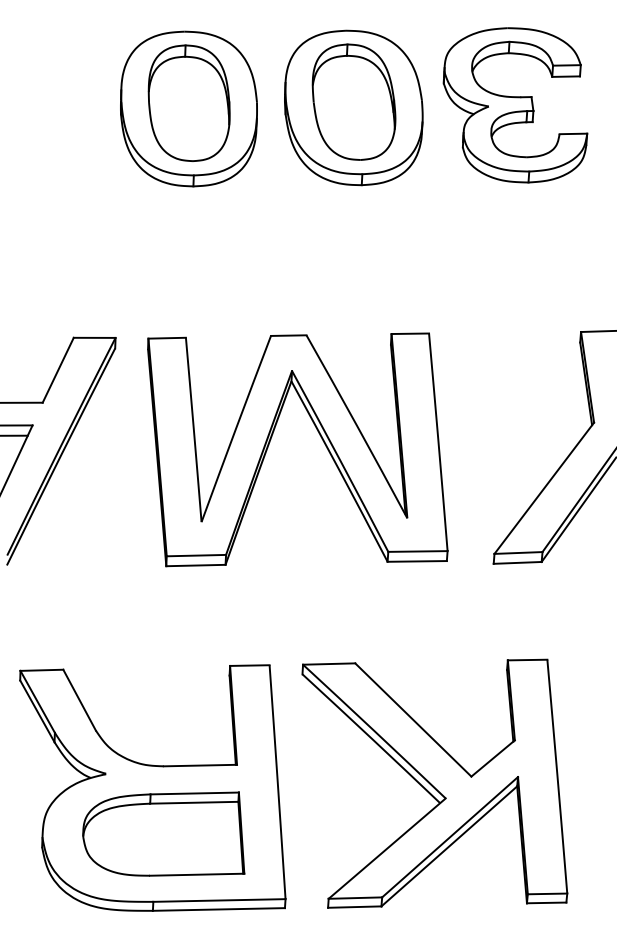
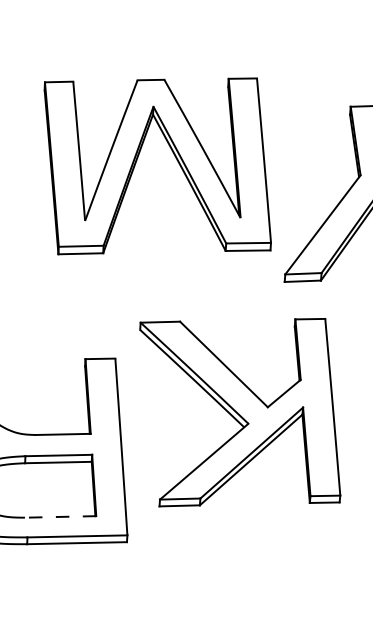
part: (320, 437) -> (174, 157), moved
part: (434, 783) -> (239, 412), moved
line: (196, 874) -> (60, 516), solid -> dashed

